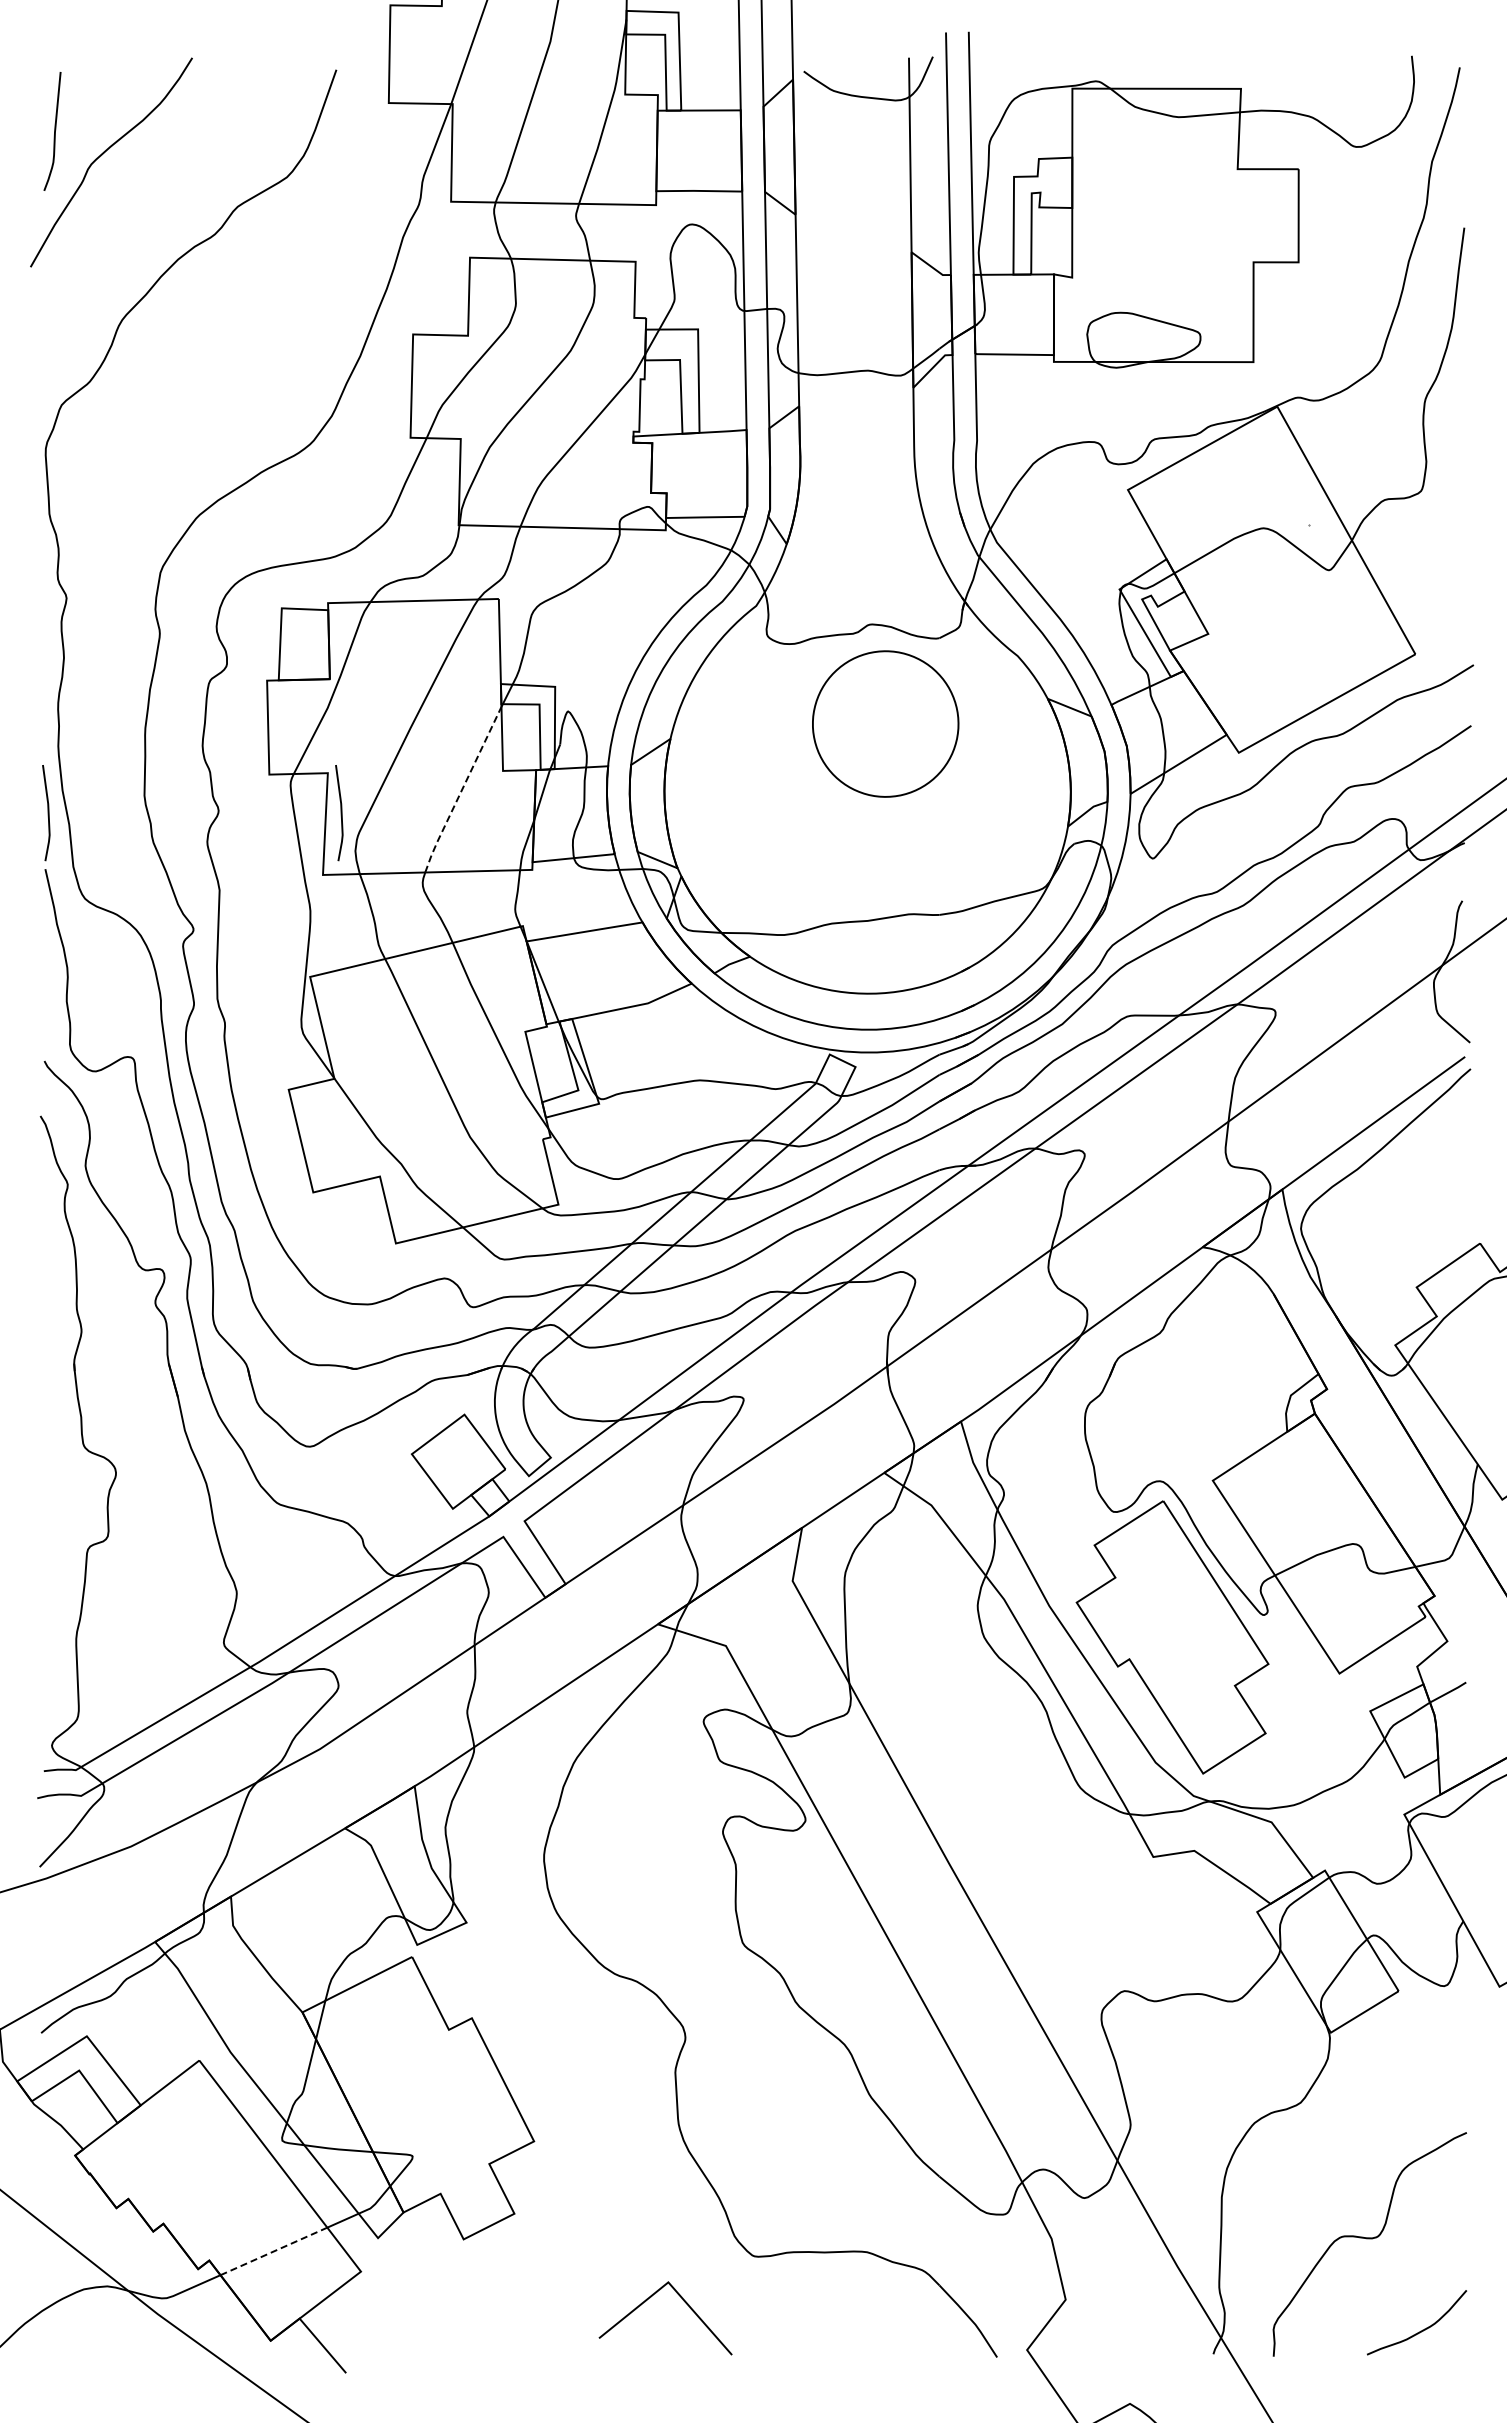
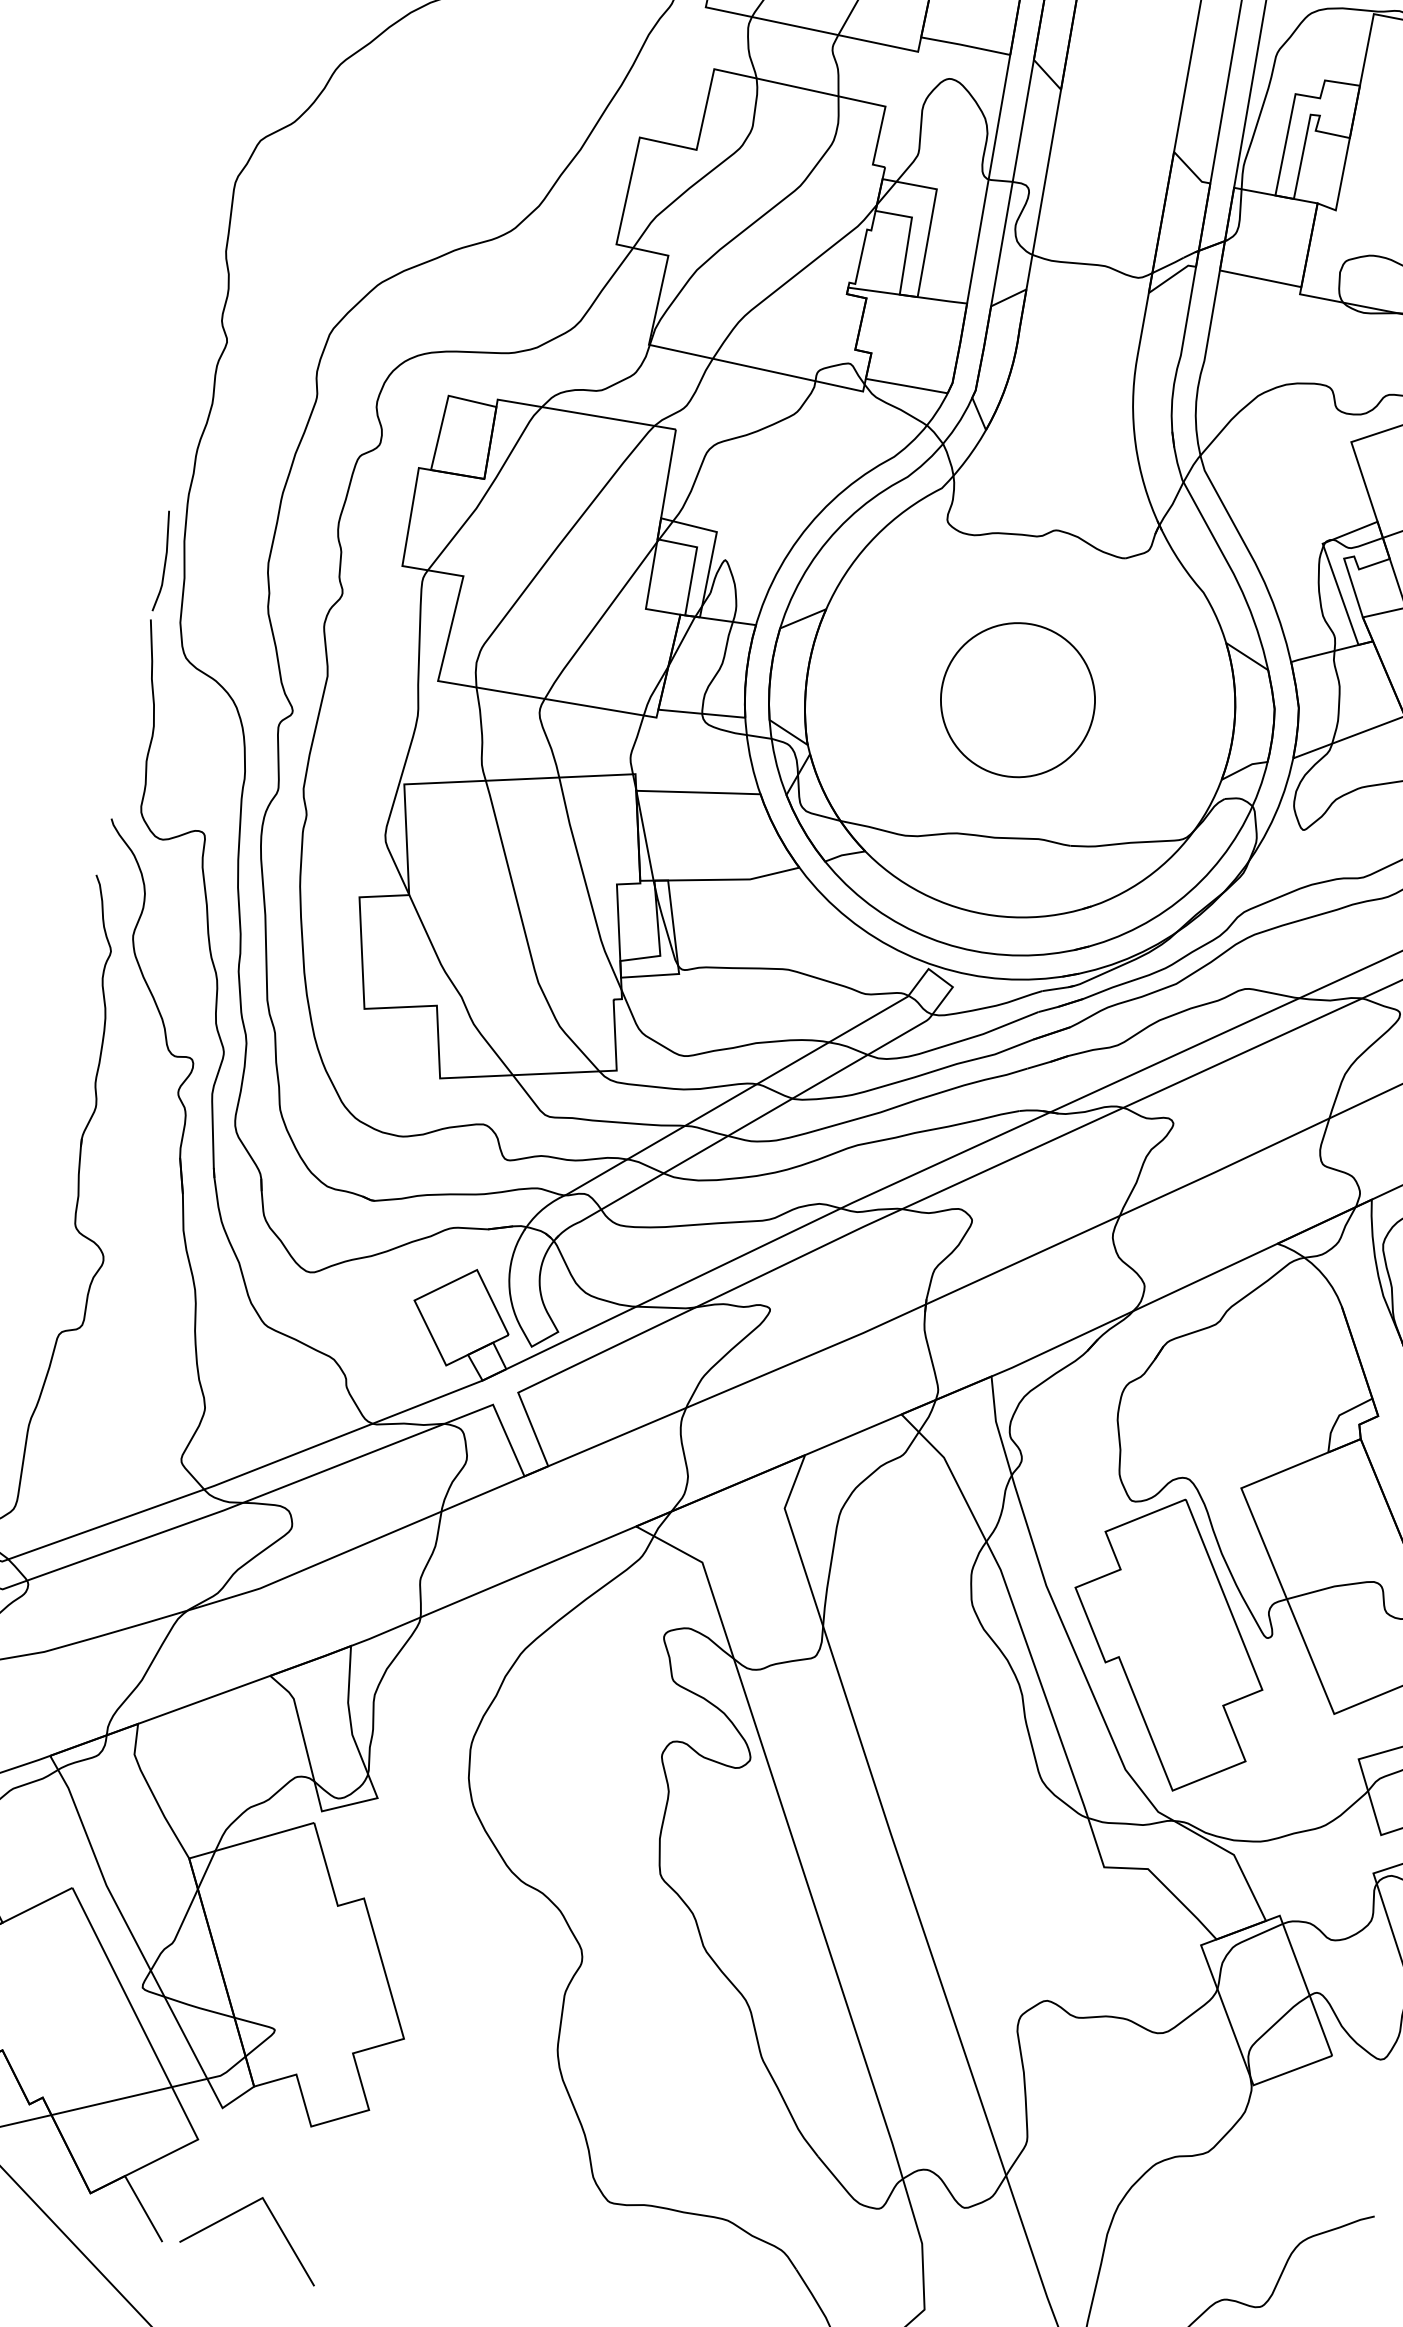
part: (885, 723) -> (1017, 699), moved
line: (461, 790) -> (598, 620), dashed -> solid
line: (340, 813) -> (468, 620), removed
line: (274, 2251) -> (112, 2101), dashed -> solid
line: (683, 2301) -> (274, 2220), moved

